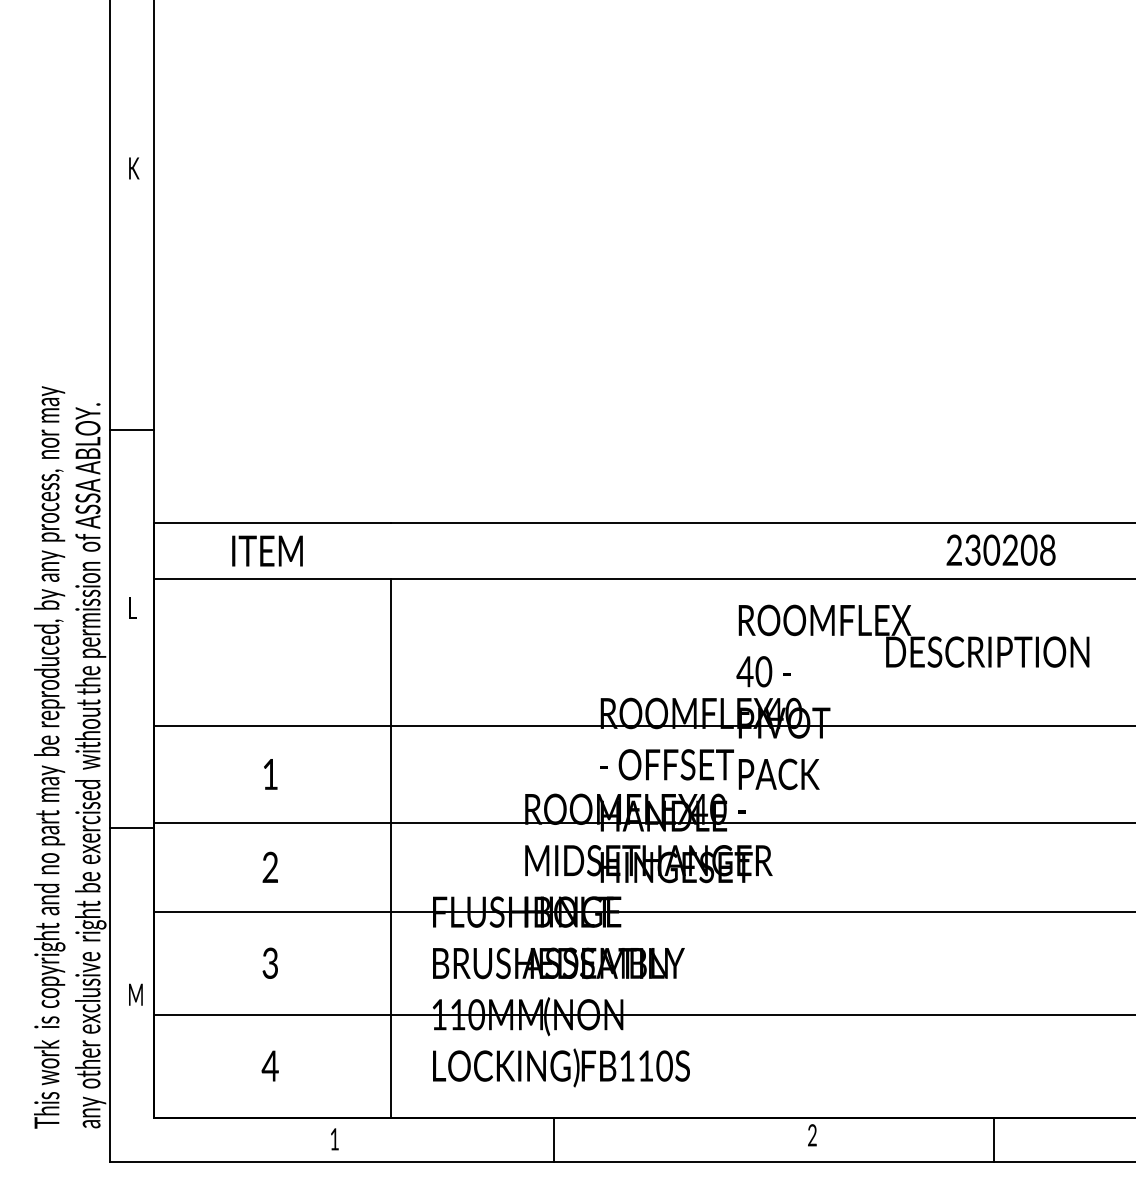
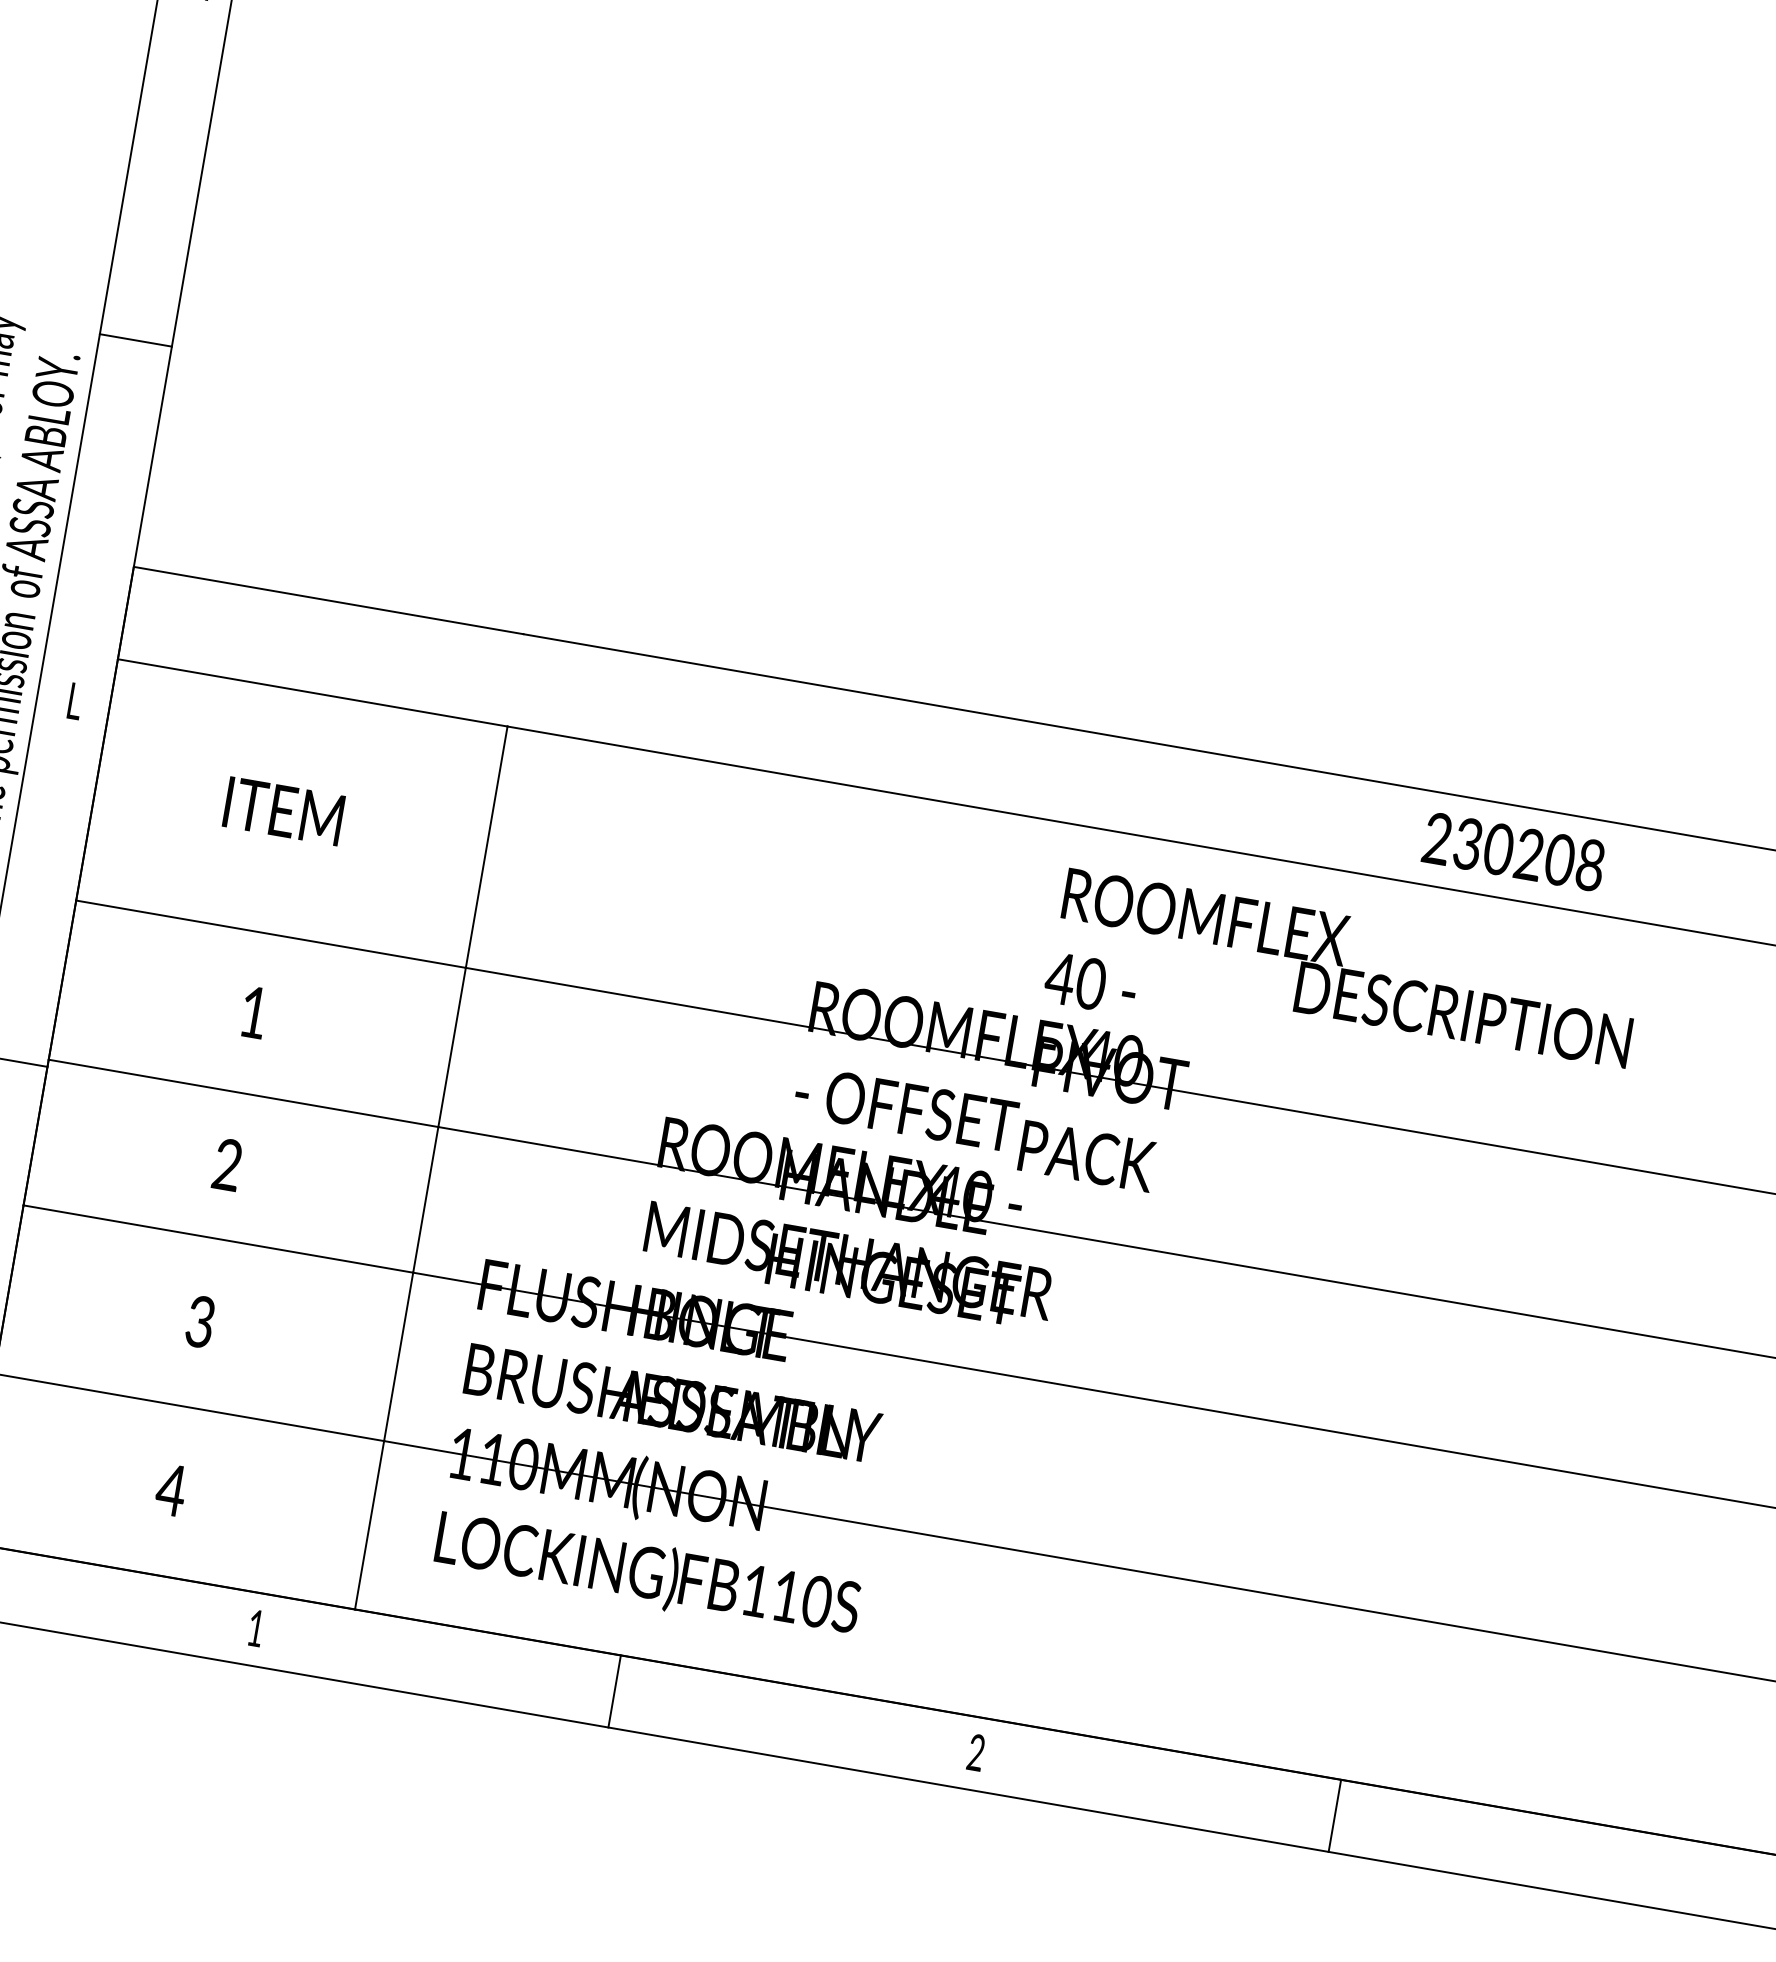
line: (131, 430) -> (135, 341), moved
text: (267, 550) -> (284, 810), moved
text: (812, 1135) -> (976, 1752), moved

